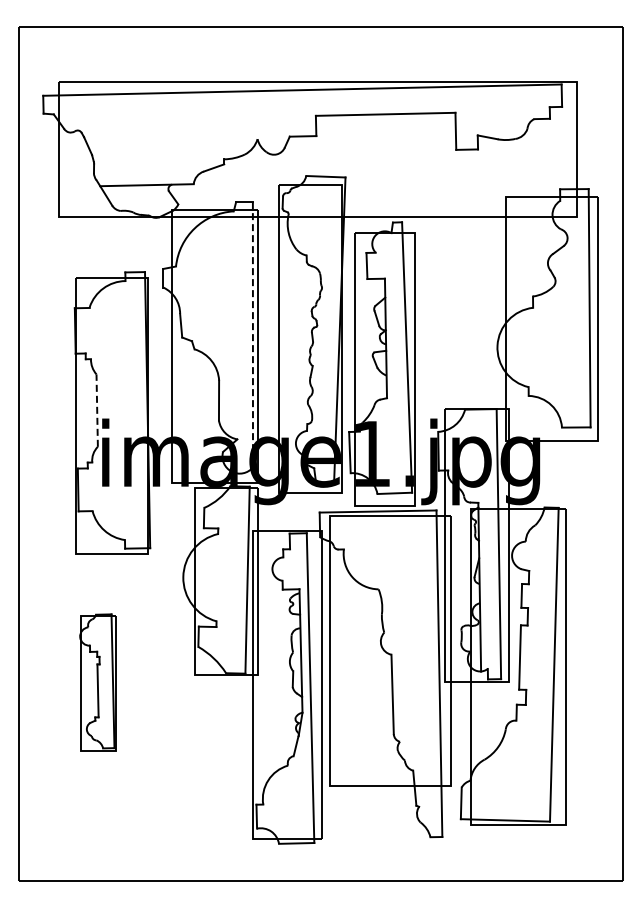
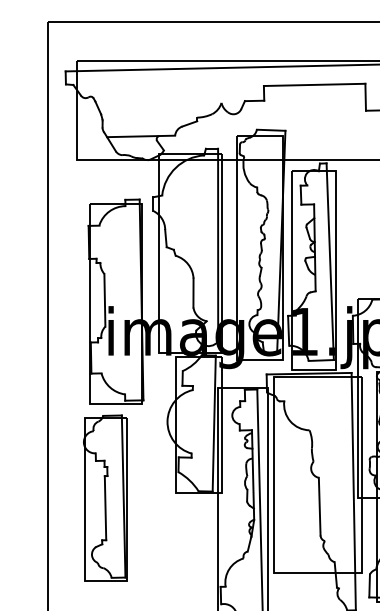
line: (252, 334) -> (217, 244), dashed -> solid
line: (97, 410) -> (105, 300), dashed -> solid
part: (97, 682) -> (105, 498), size x1.67

